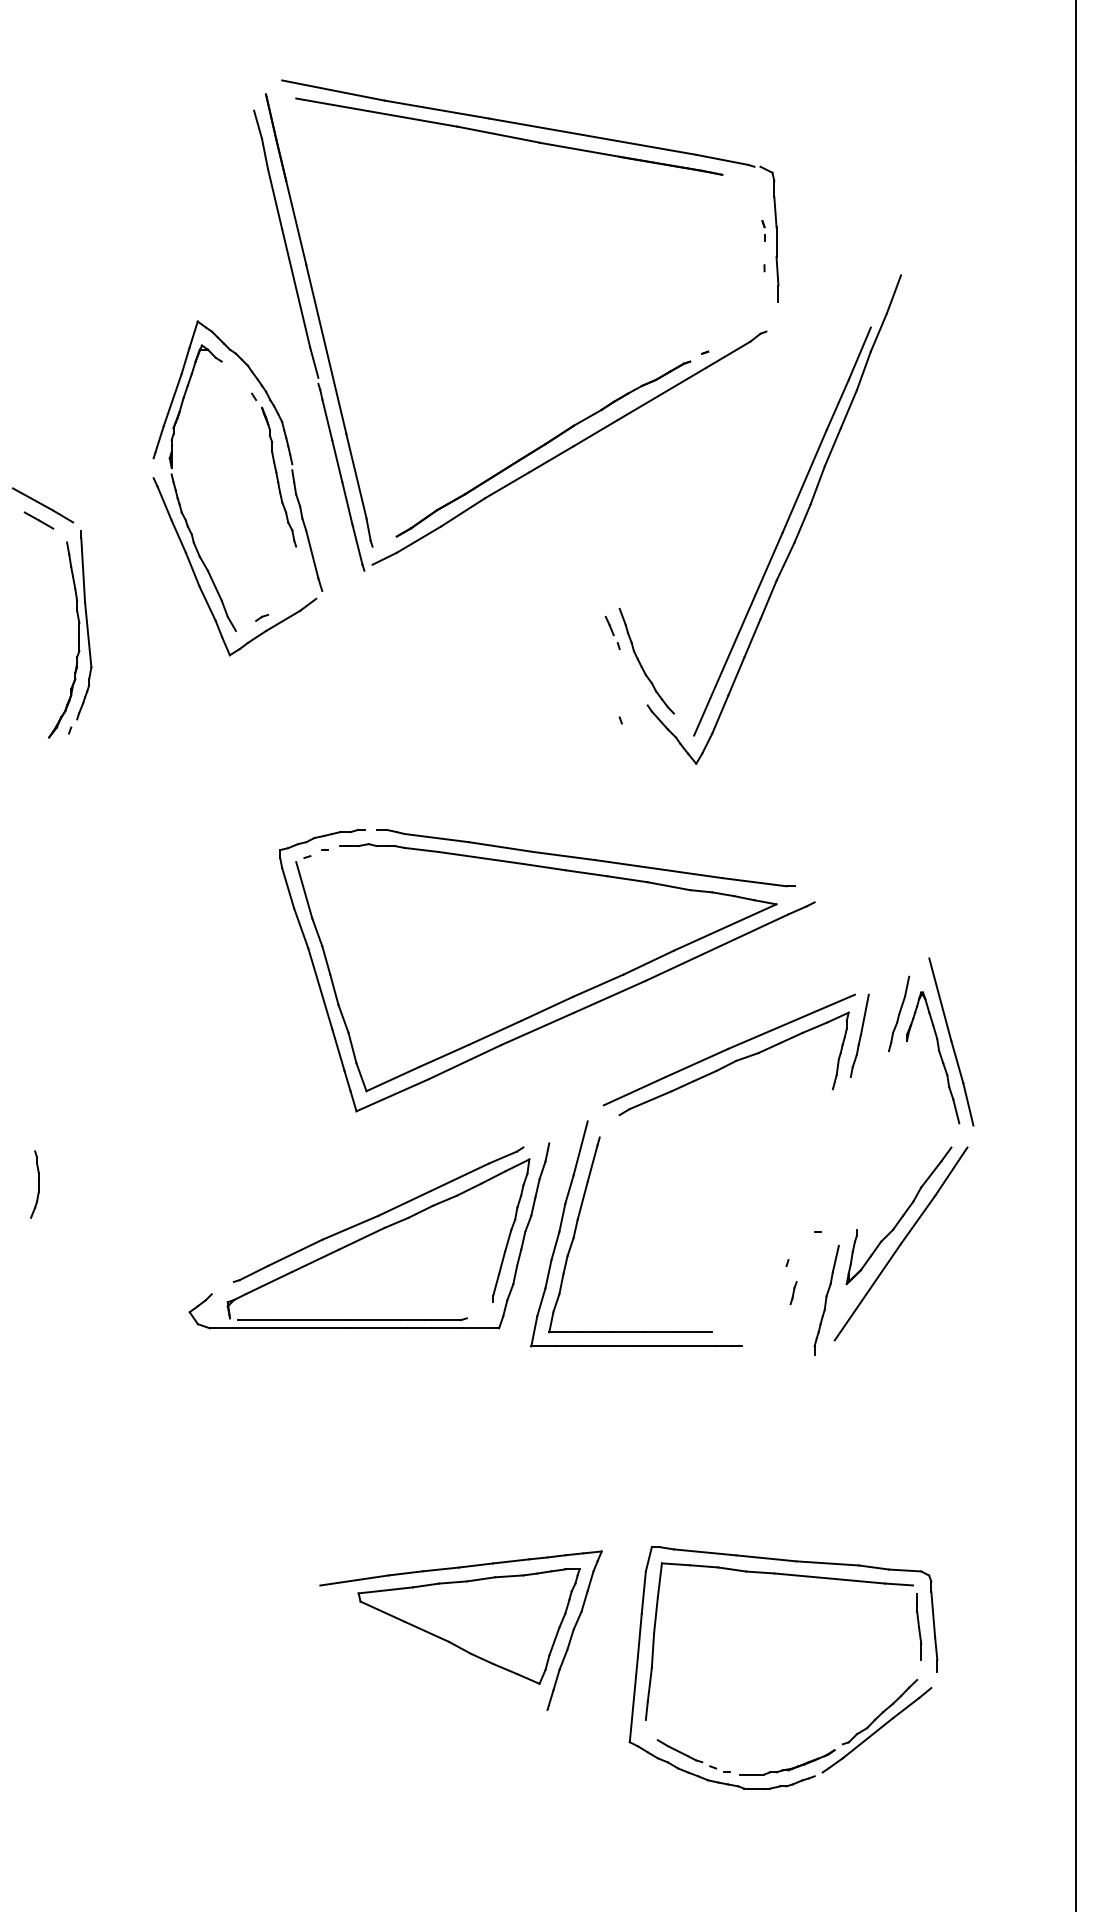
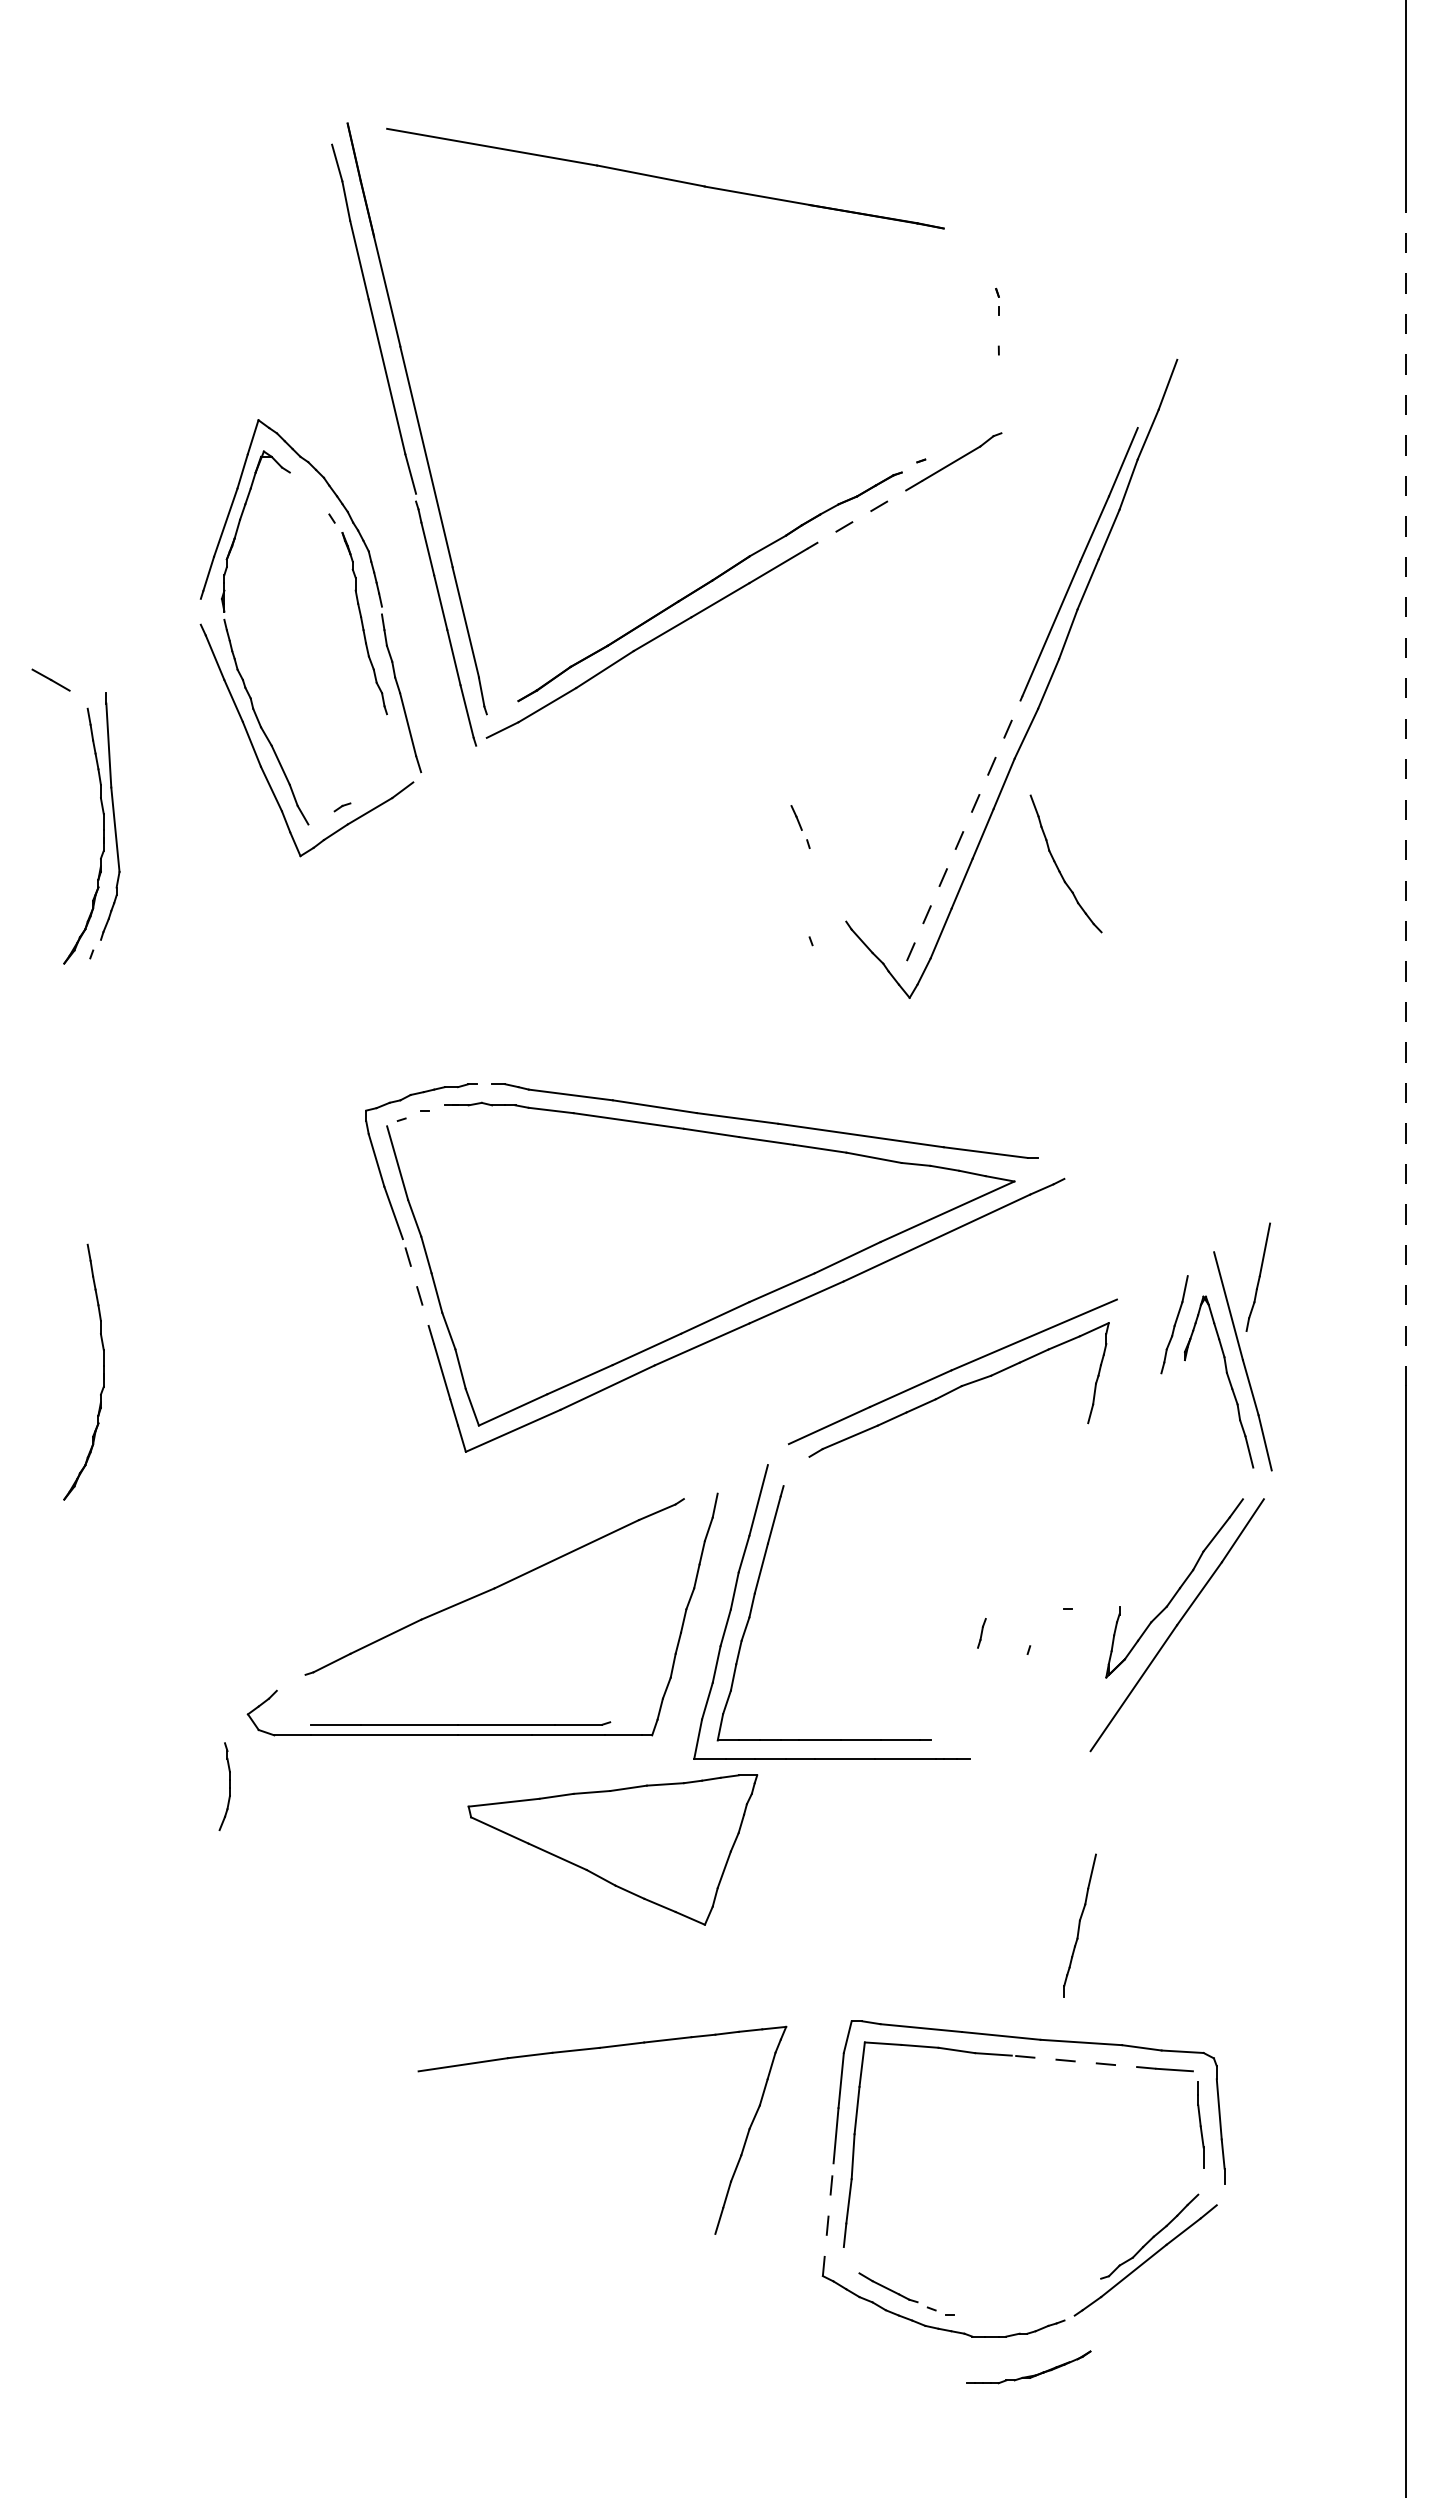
part: (542, 128) -> (708, 168), removed
line: (661, 394) -> (864, 515), solid -> dashed
line: (43, 505) -> (56, 660), removed
line: (1075, 610) -> (1405, 797), solid -> dashed
line: (738, 634) -> (964, 828), solid -> dashed
part: (641, 663) -> (1058, 867), moved
line: (320, 988) -> (418, 1291), solid -> dashed
part: (859, 1035) -> (1257, 1276), moved
part: (79, 1049) -> (103, 1371), added
part: (34, 1184) -> (224, 1786), moved
part: (376, 1232) -> (491, 1610), removed
line: (793, 1293) -> (981, 1633), moved
part: (826, 1300) -> (1079, 1925), moved
line: (830, 1578) -> (1084, 2062), solid -> dashed
part: (468, 1626) -> (612, 1849), moved
line: (634, 1698) -> (828, 2219), solid -> dashed
part: (787, 1768) -> (1028, 2375), moved

